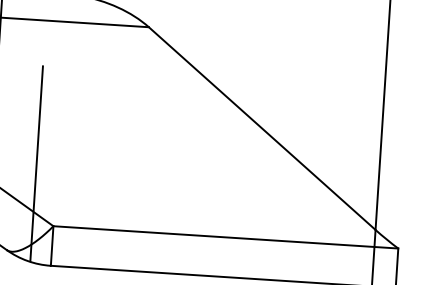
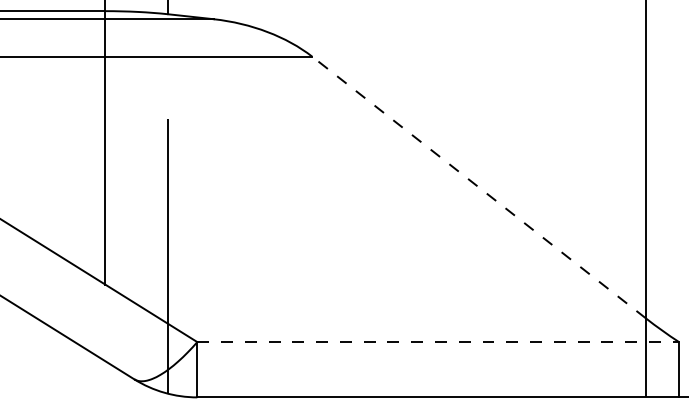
line: (262, 128) -> (479, 187), solid -> dashed
line: (226, 237) -> (438, 342), solid -> dashed

